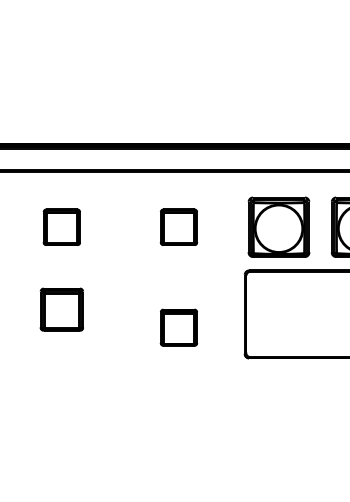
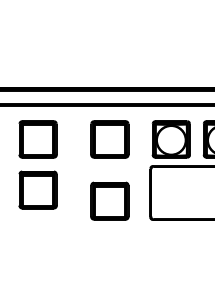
part: (60, 227) -> (37, 139), size x1.67
part: (178, 227) -> (109, 139), size x1.67
part: (60, 308) -> (37, 189), size x1.43
part: (178, 326) -> (109, 200), size x1.67

